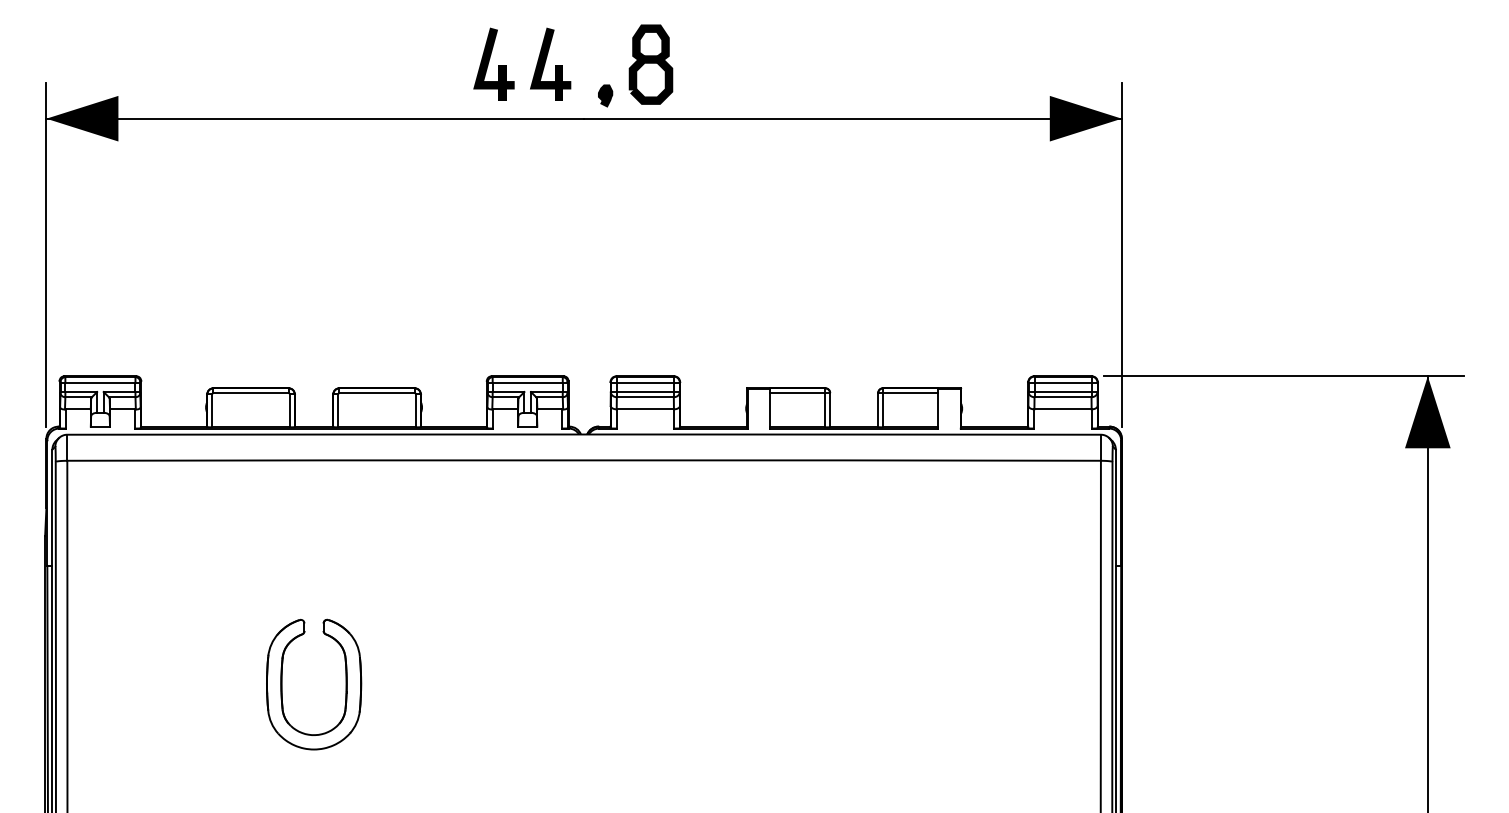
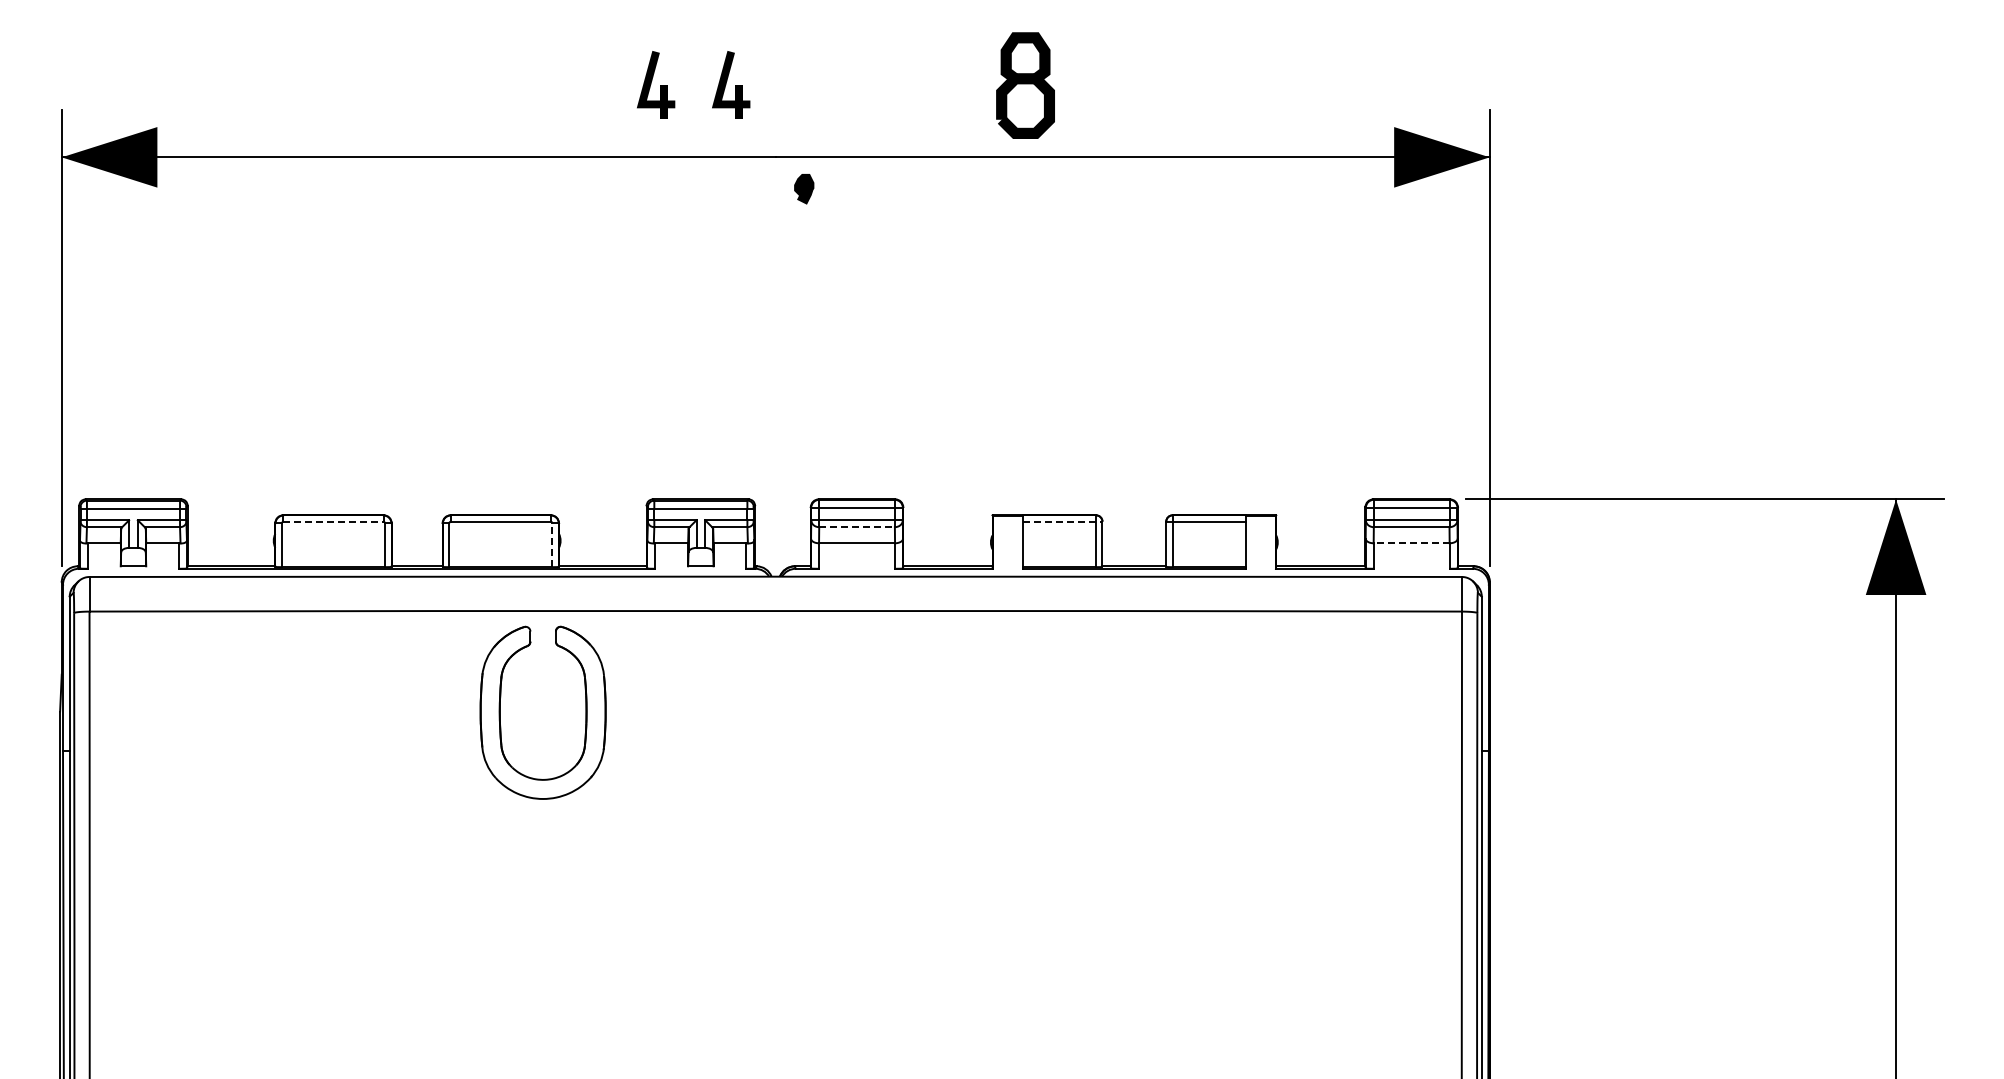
part: (493, 63) -> (655, 84), size x0.7
part: (550, 63) -> (730, 84), size x0.7
part: (650, 64) -> (1025, 85), moved
part: (605, 96) -> (804, 189), moved
line: (251, 392) -> (334, 521), solid -> dashed
line: (800, 392) -> (1062, 521), solid -> dashed
line: (645, 397) -> (857, 527), solid -> dashed
line: (1062, 409) -> (1411, 543), solid -> dashed
line: (415, 411) -> (552, 545), solid -> dashed
part: (281, 684) -> (500, 712), moved

